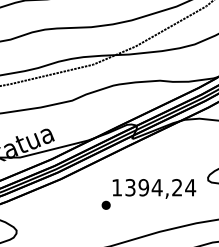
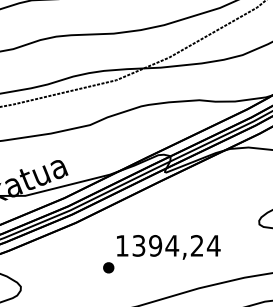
text: (148, 194) -> (161, 254), moved

